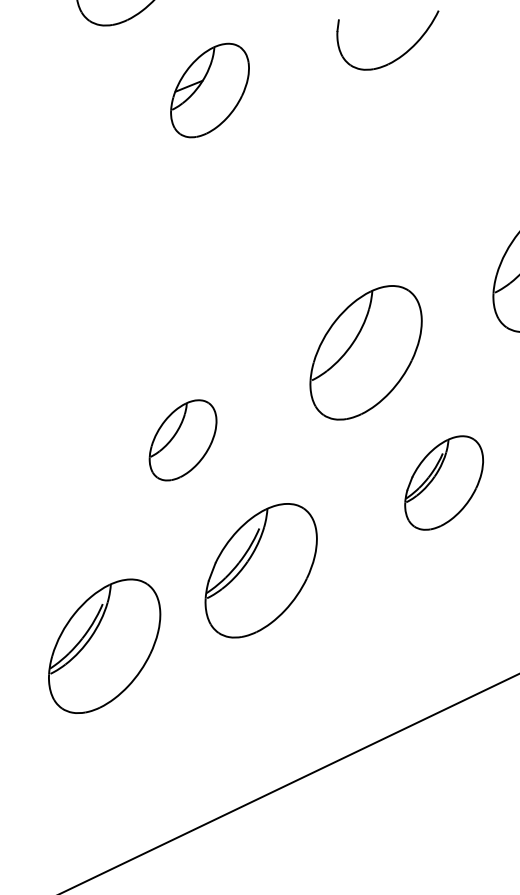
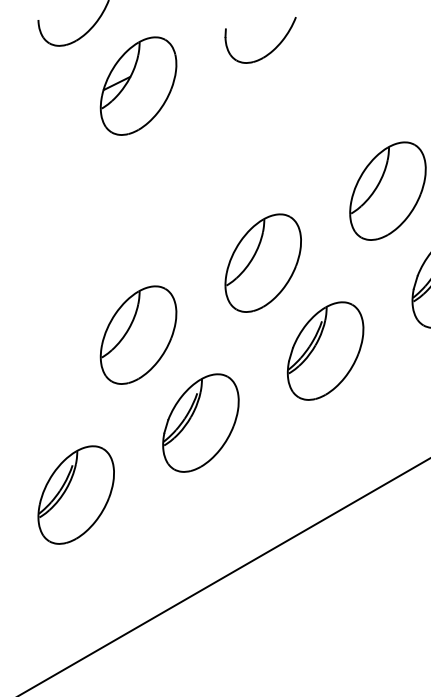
part: (210, 89) -> (138, 85), size x1.43
part: (183, 439) -> (138, 334), size x1.67
part: (444, 482) -> (325, 350), size x1.43
part: (103, 645) -> (75, 494), moved

